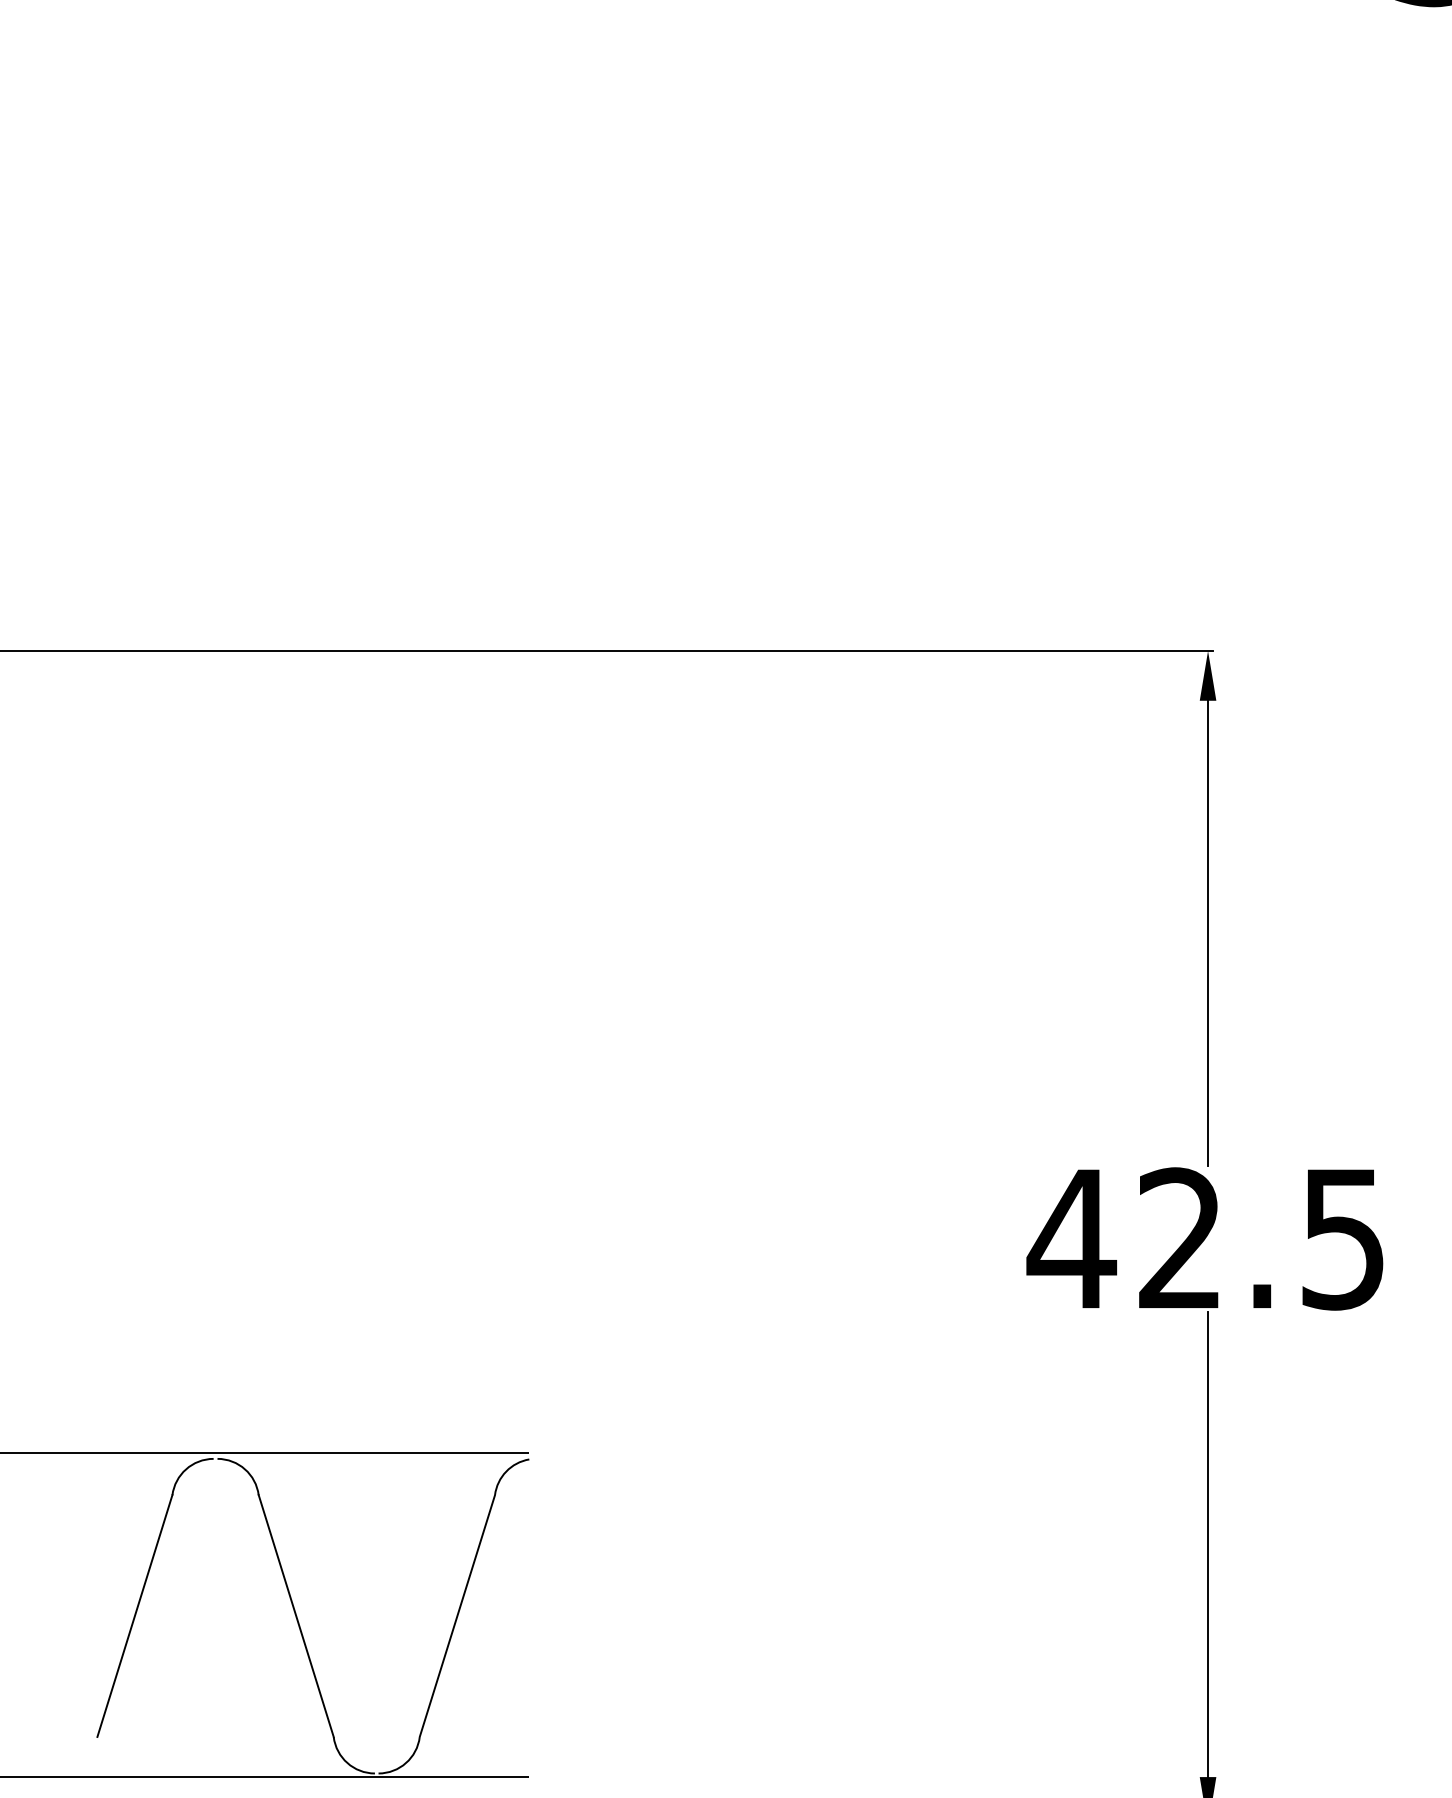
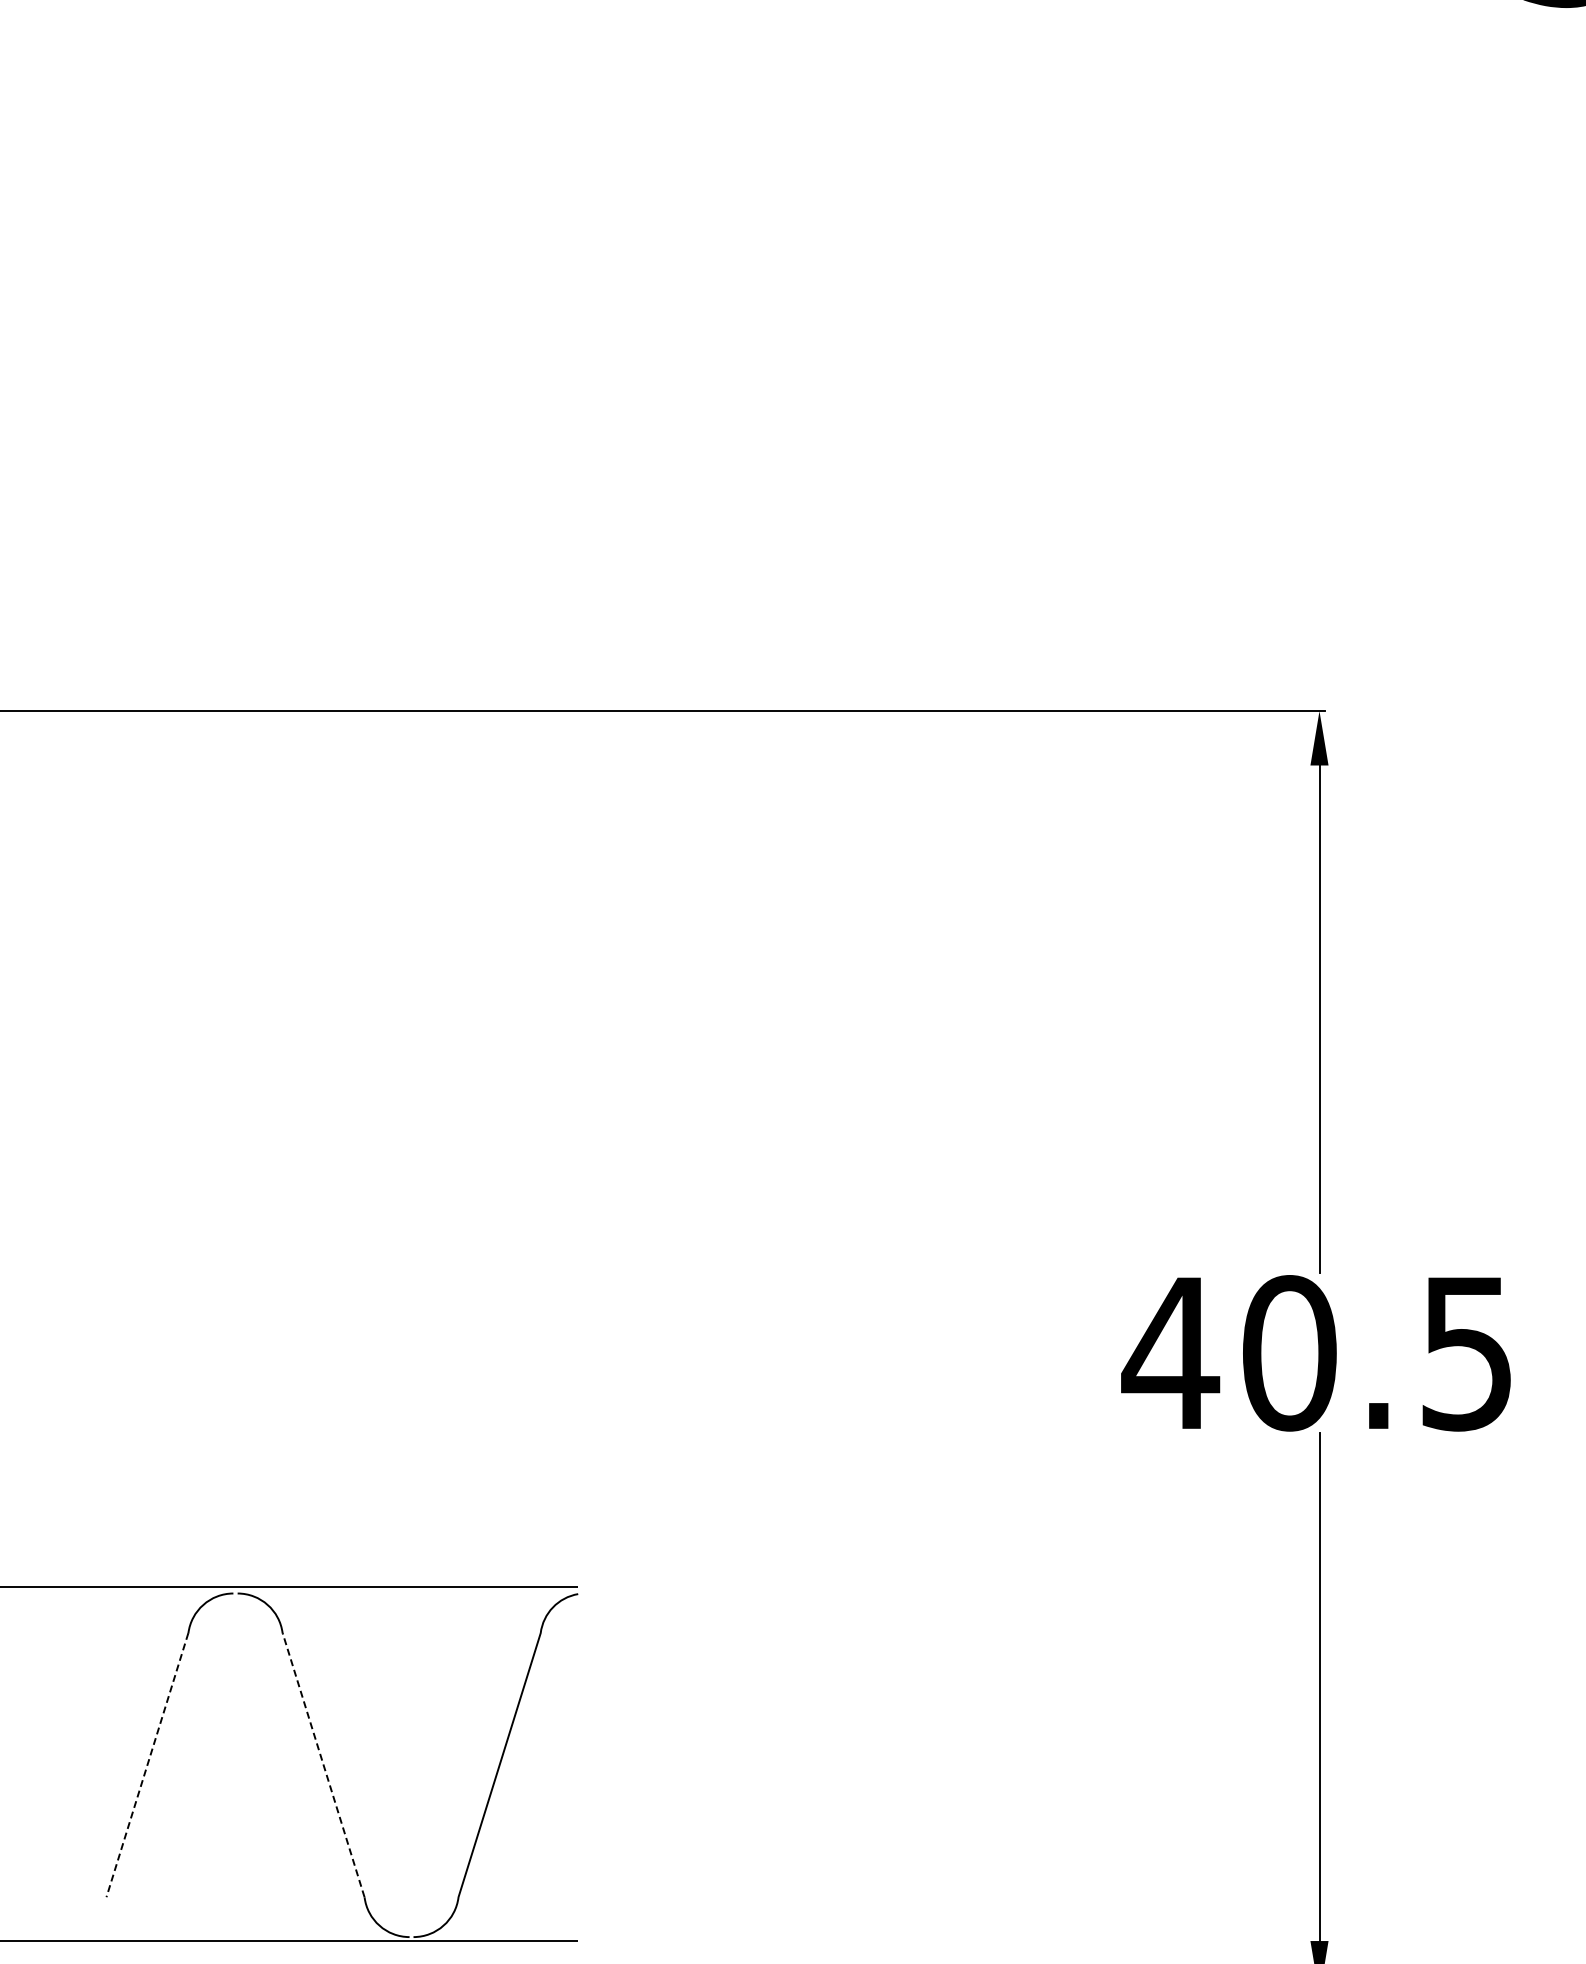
text: (1180, 1239) -> (1289, 1353), 42.5 -> 40.5
line: (296, 1615) -> (323, 1764), solid -> dashed
line: (134, 1616) -> (147, 1765), solid -> dashed

